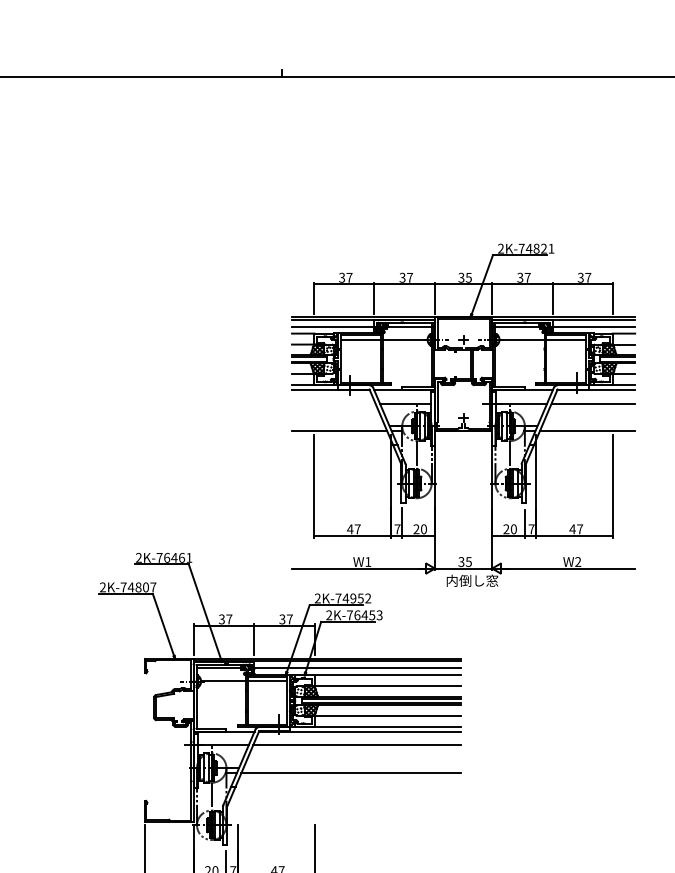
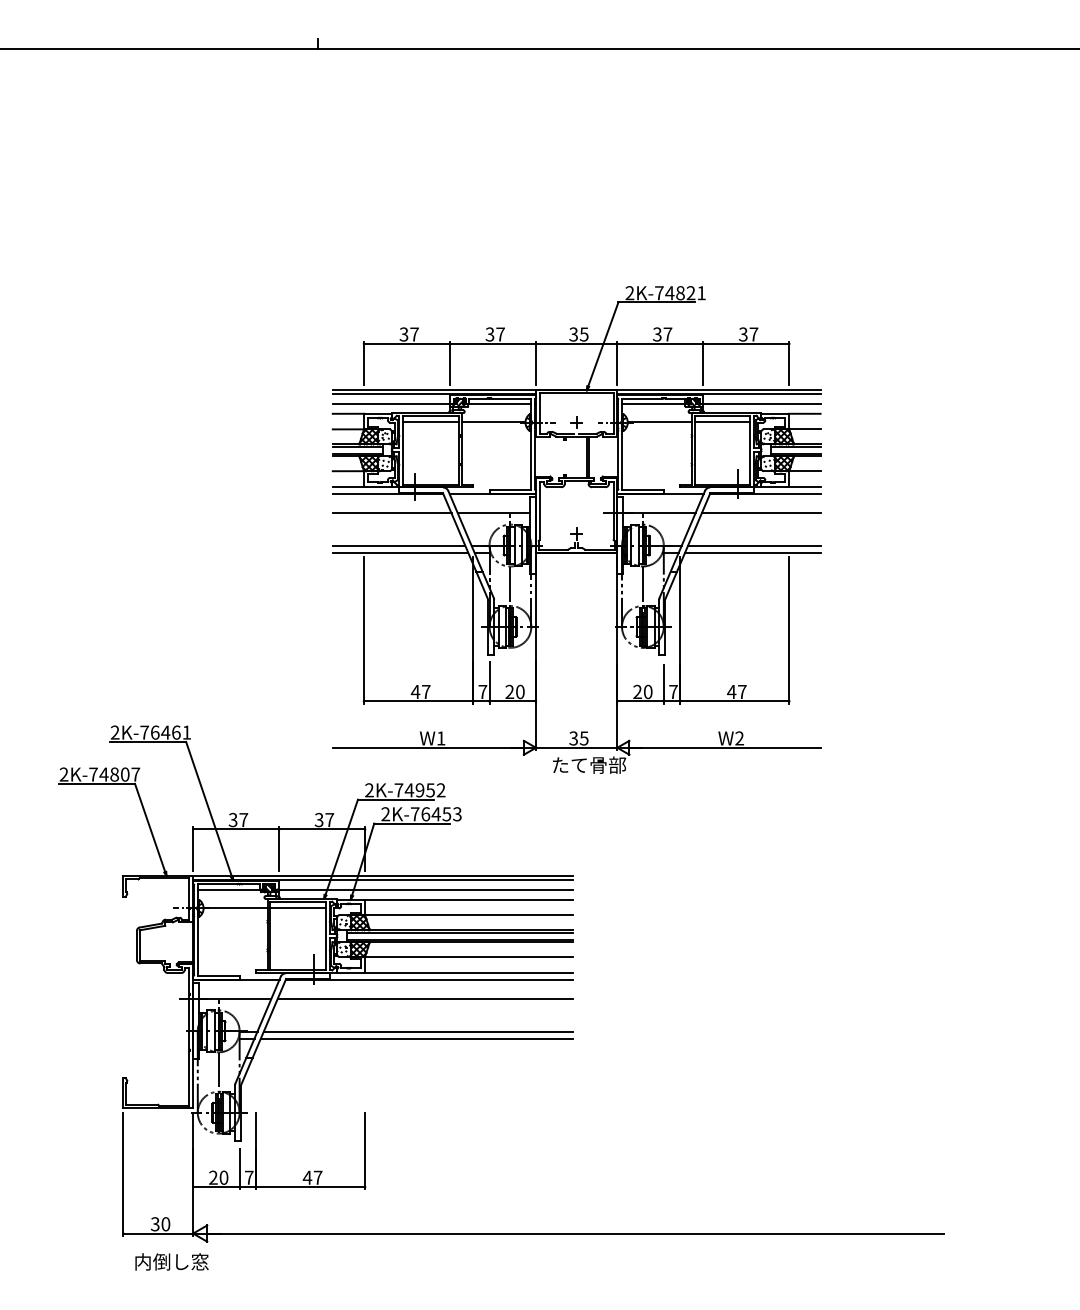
line: (333, 403) -> (391, 513), added
line: (338, 426) -> (398, 545), added
line: (588, 426) -> (754, 545), added
text: (472, 580) -> (589, 764), 内倒し窓 -> たて骨部
line: (352, 768) -> (418, 1031), added

